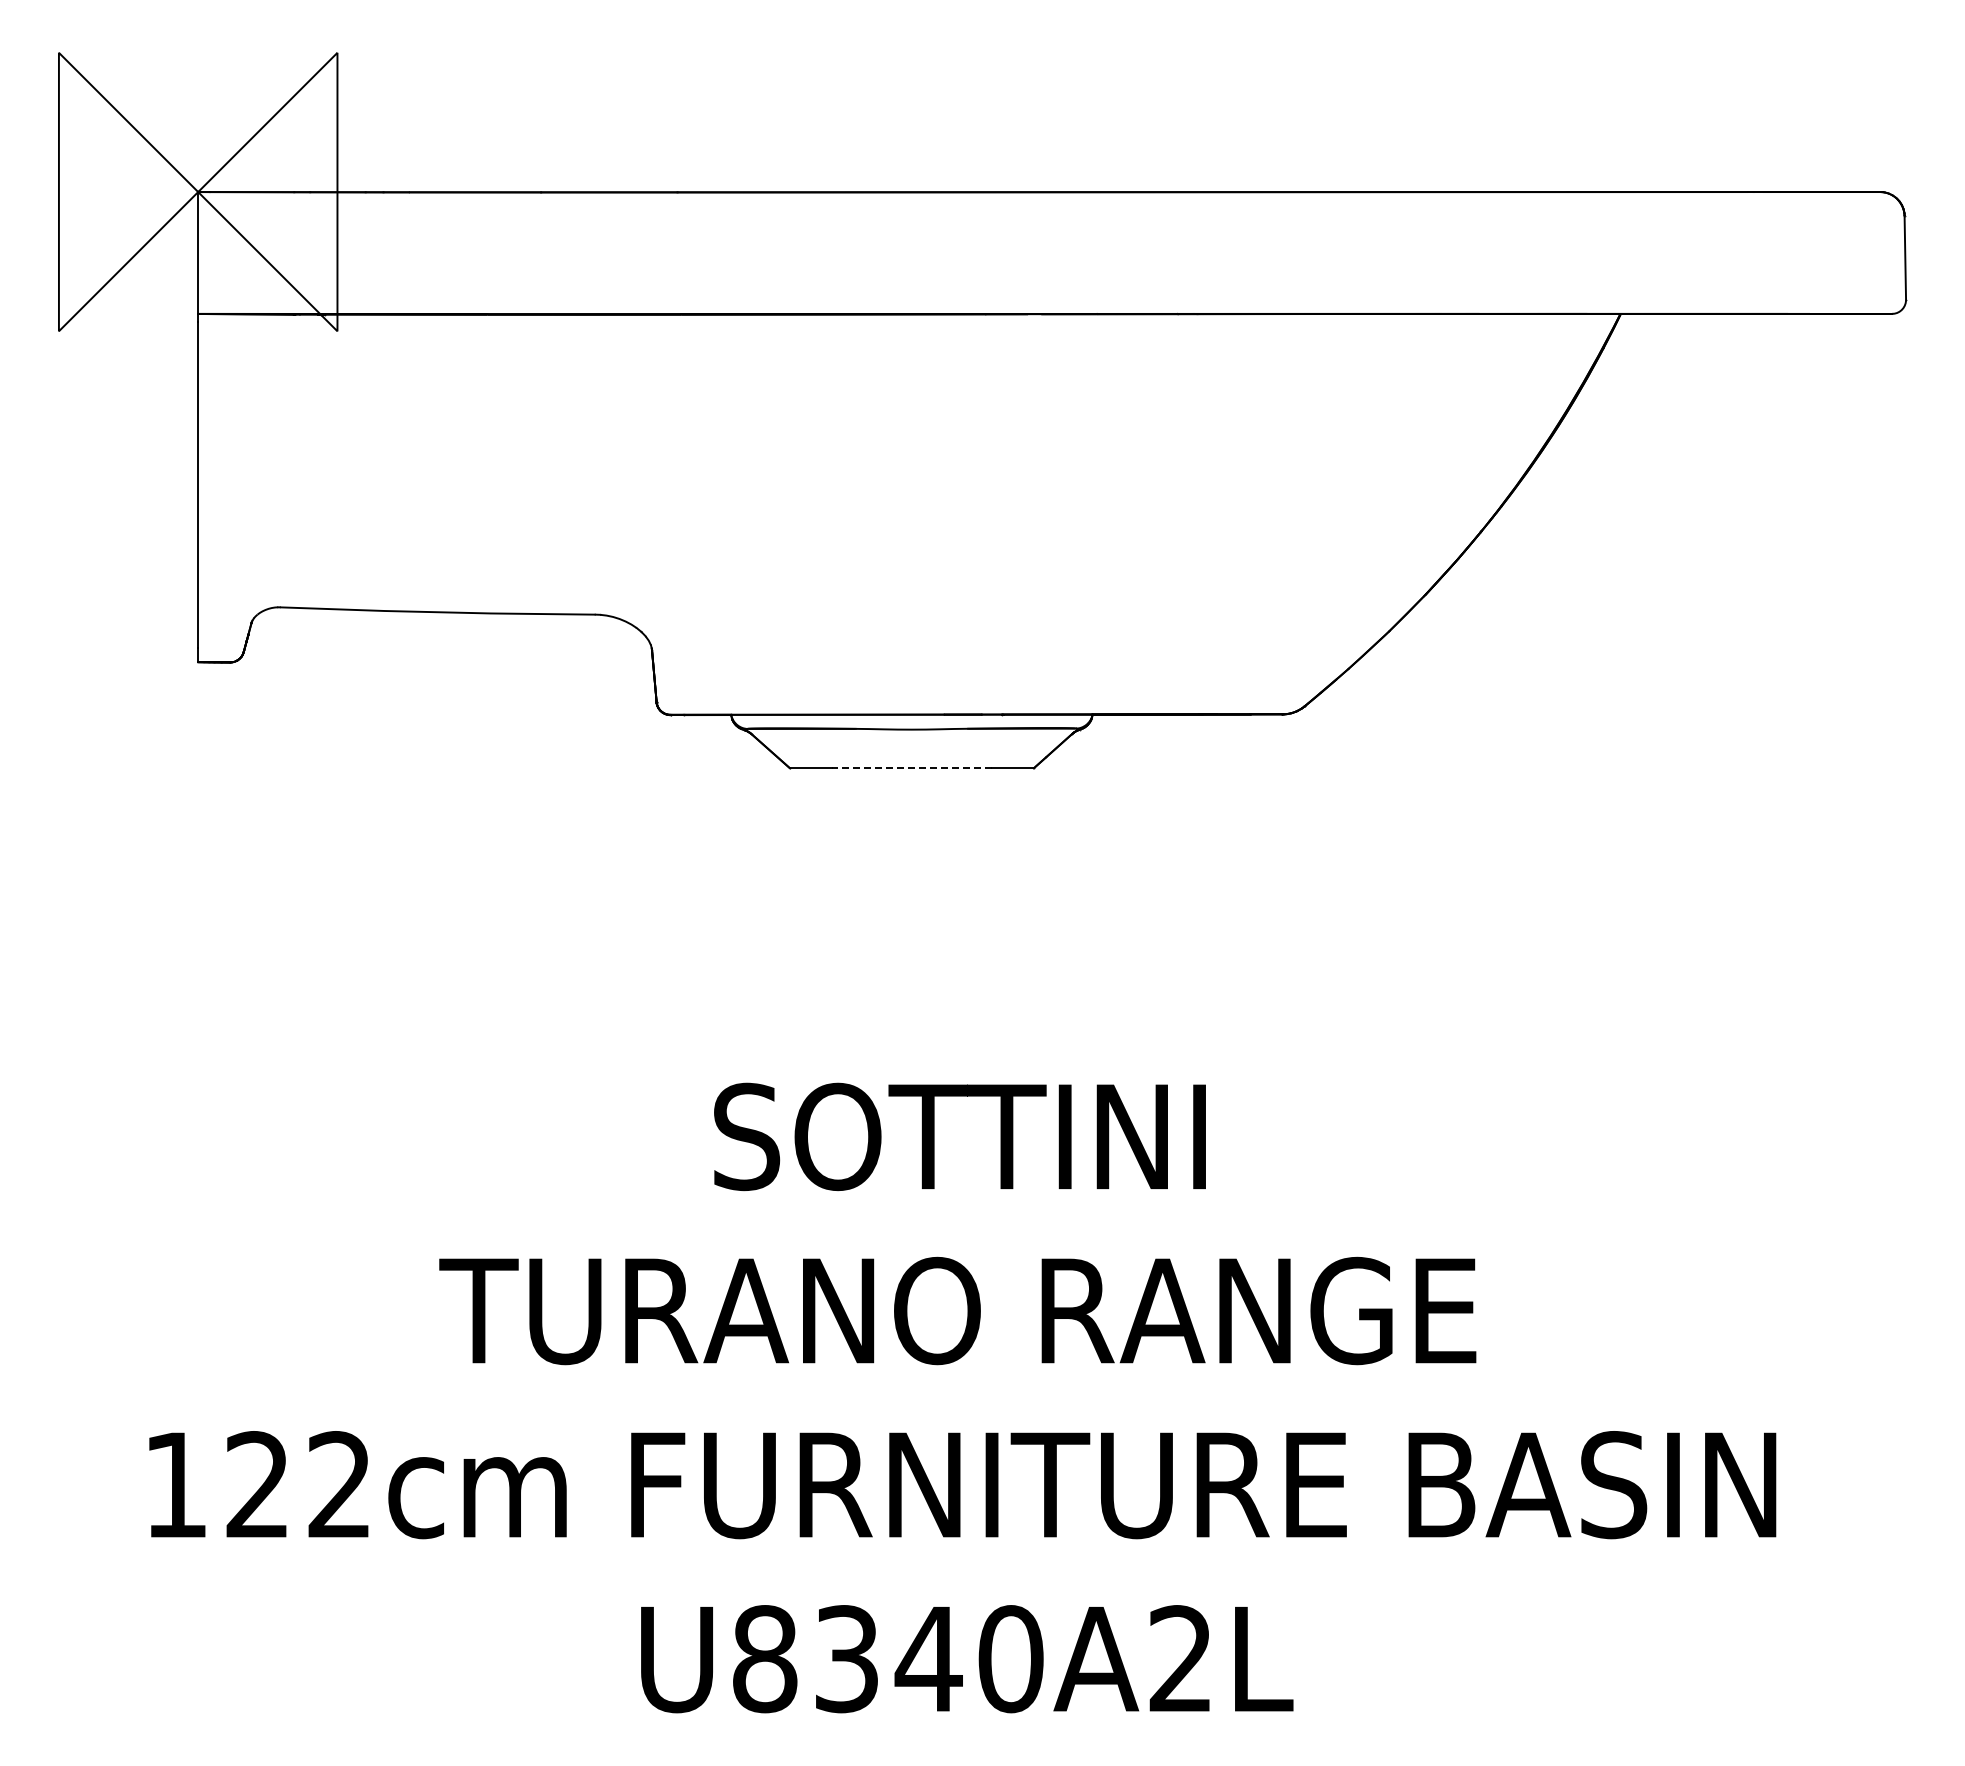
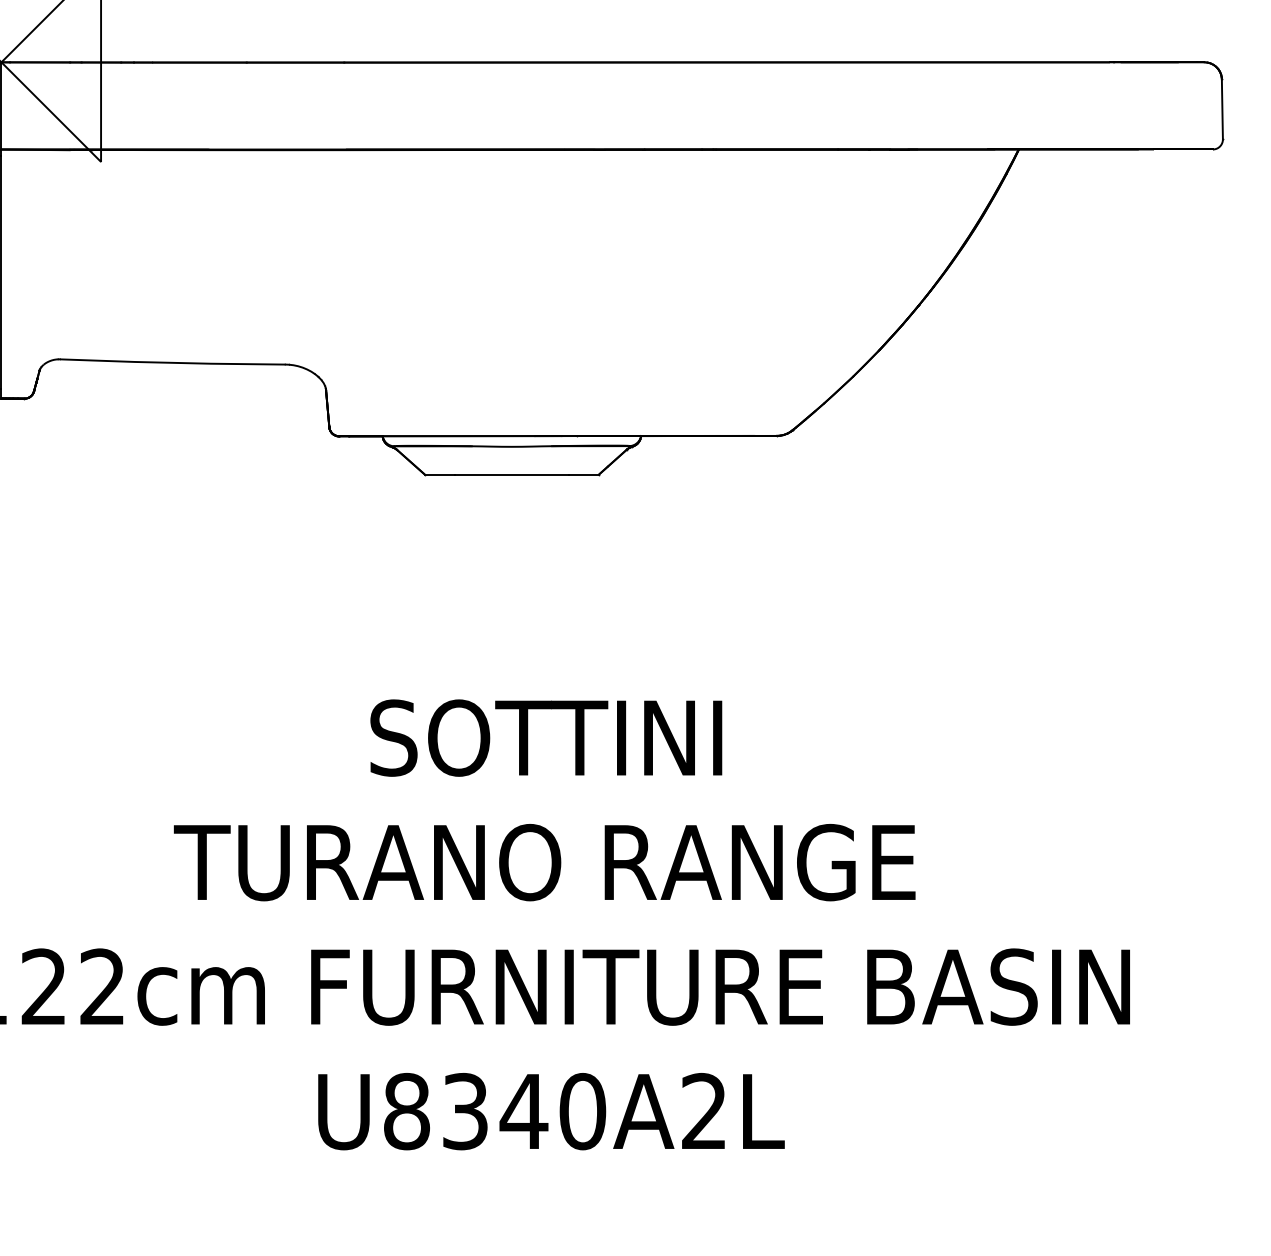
line: (911, 768) -> (511, 474), dashed -> solid

